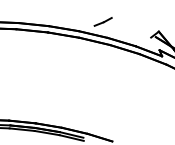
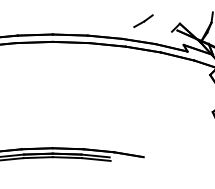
line: (103, 21) -> (143, 20), moved

